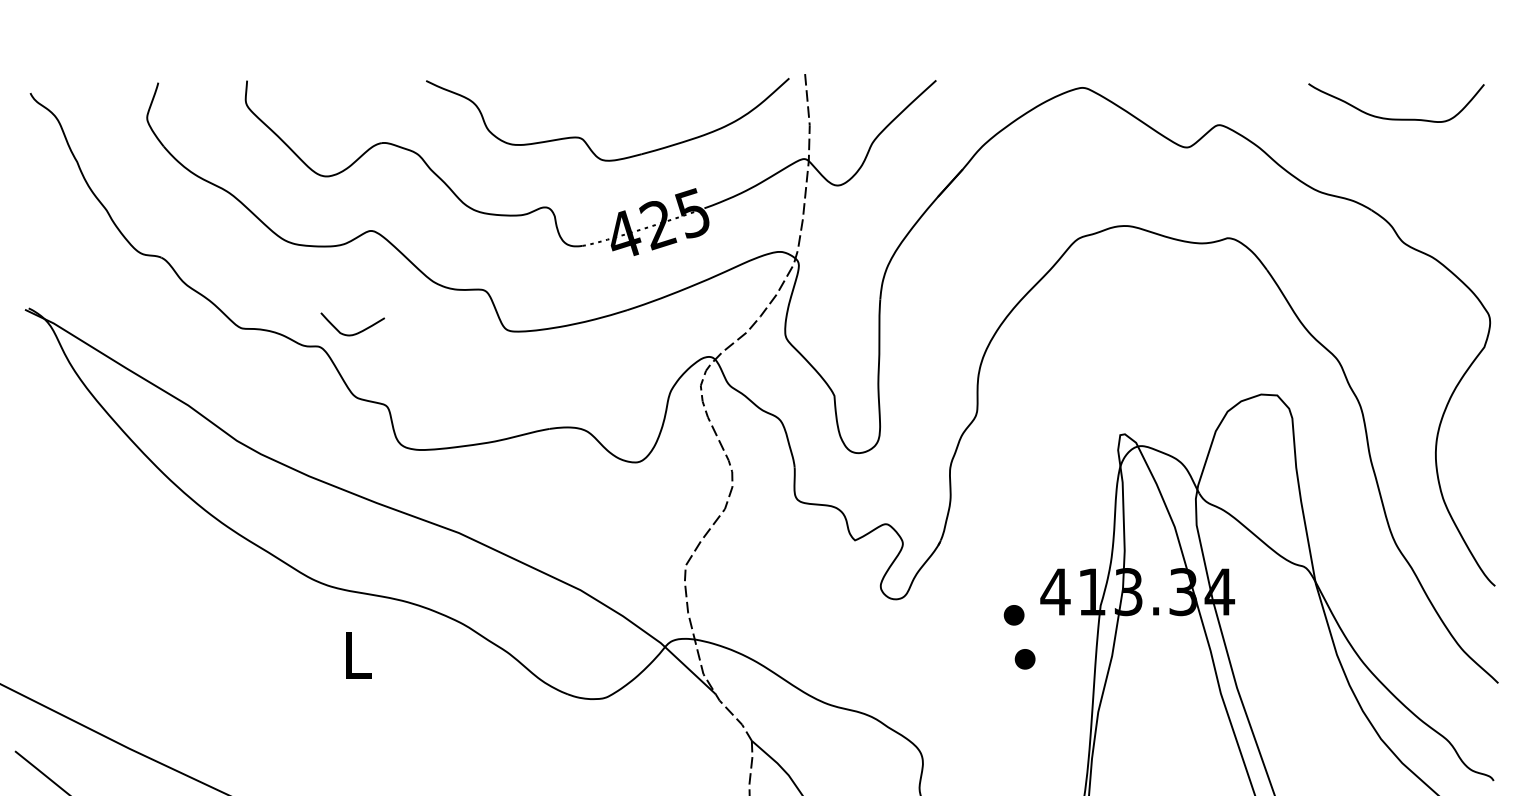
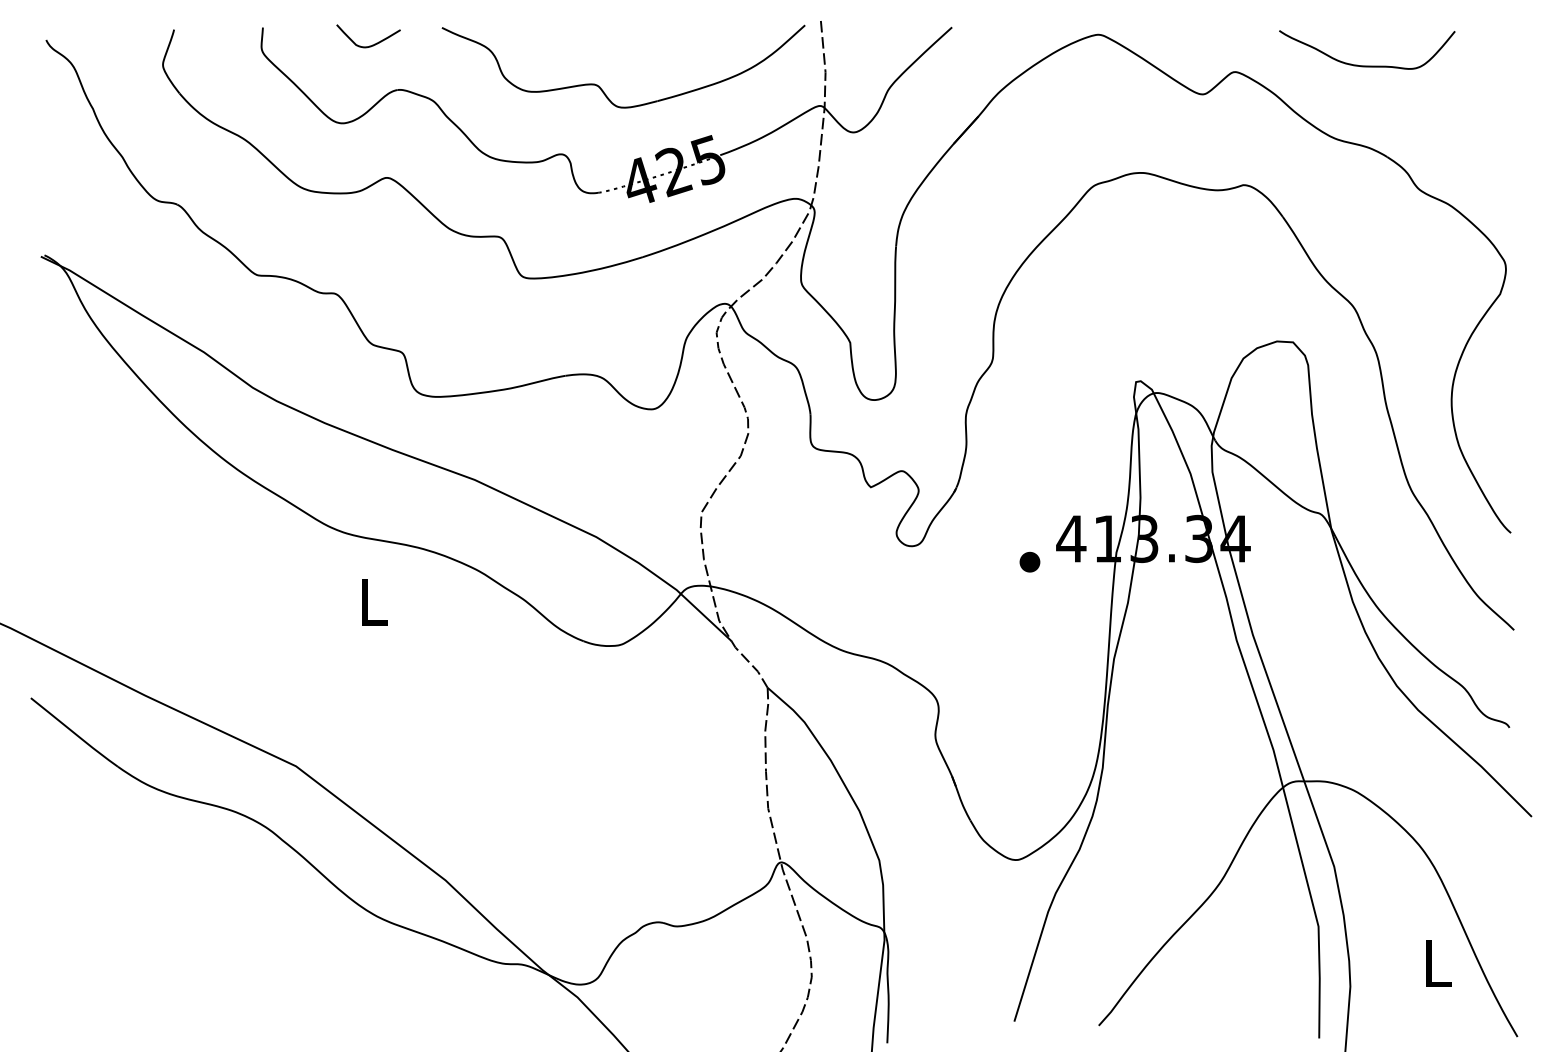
curve: (1396, 118) -> (1367, 65), moved
curve: (356, 332) -> (372, 44), moved
part: (1024, 658) -> (1040, 605), removed

